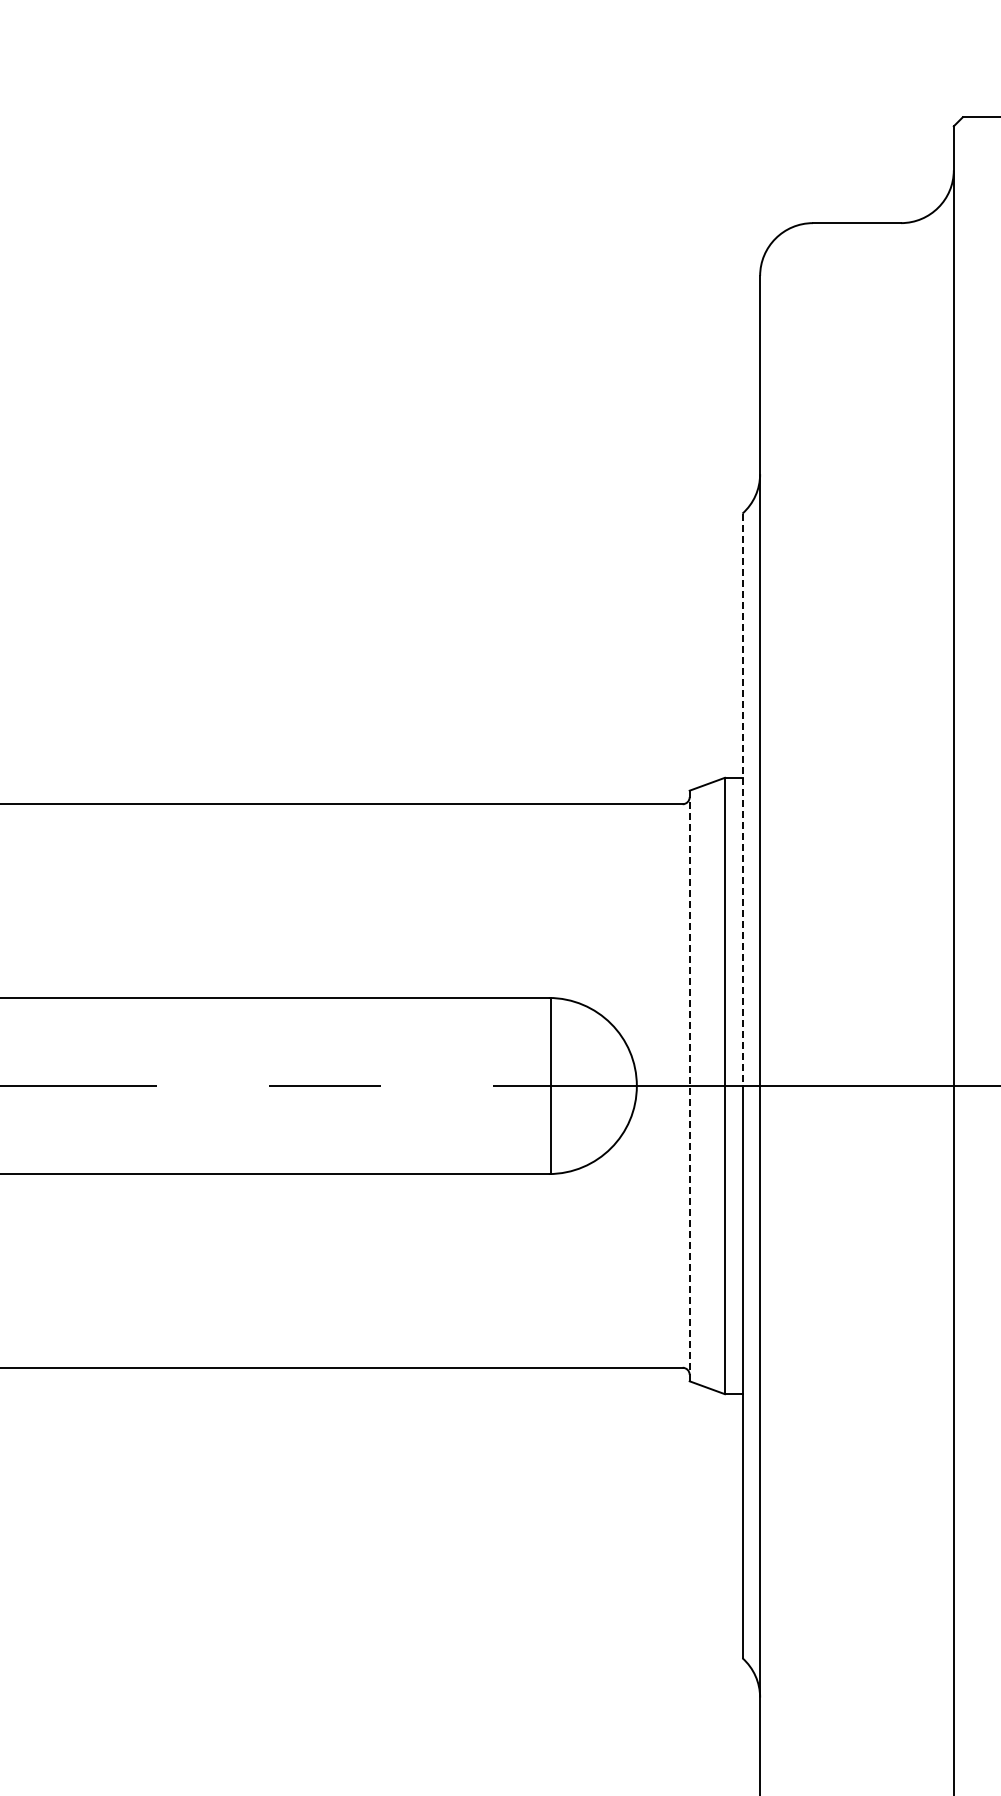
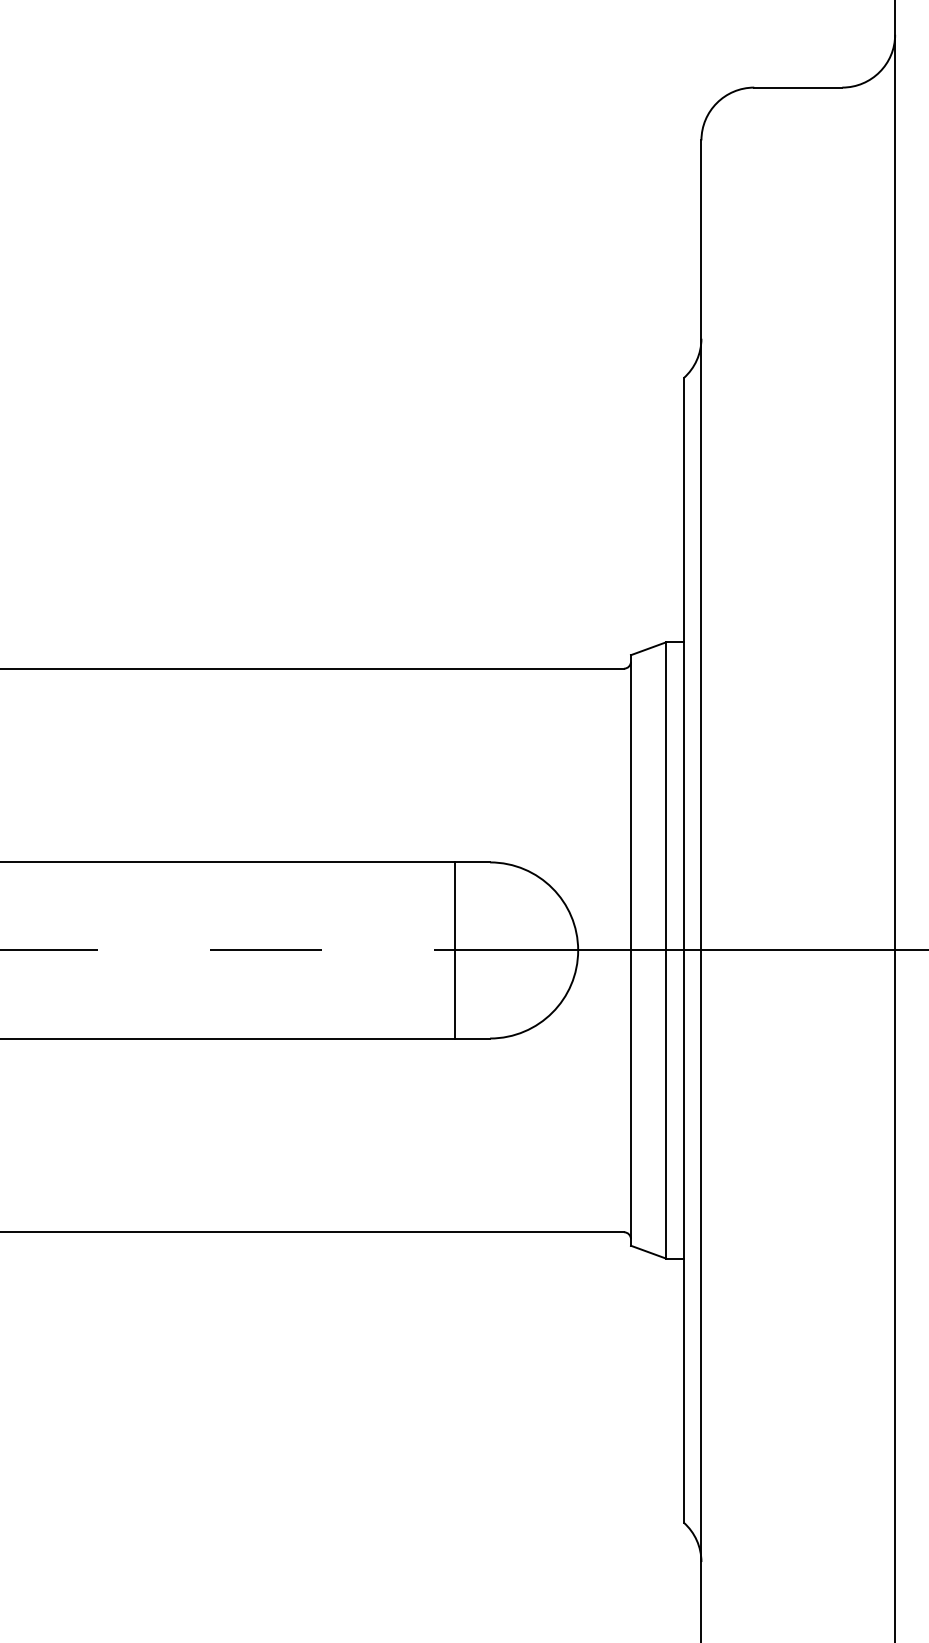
line: (742, 800) -> (683, 664), dashed -> solid
line: (550, 1085) -> (454, 949), moved
line: (689, 1086) -> (630, 950), dashed -> solid

